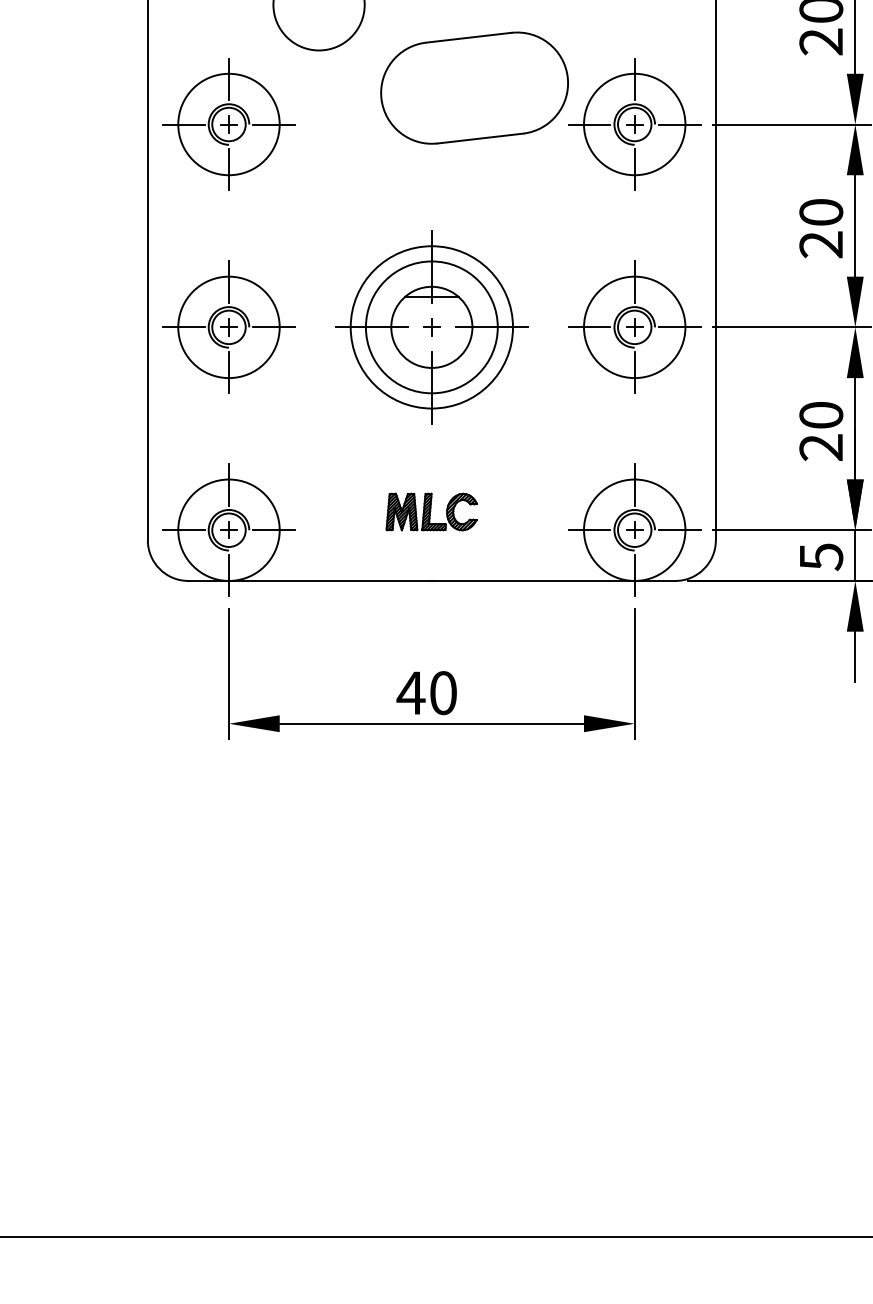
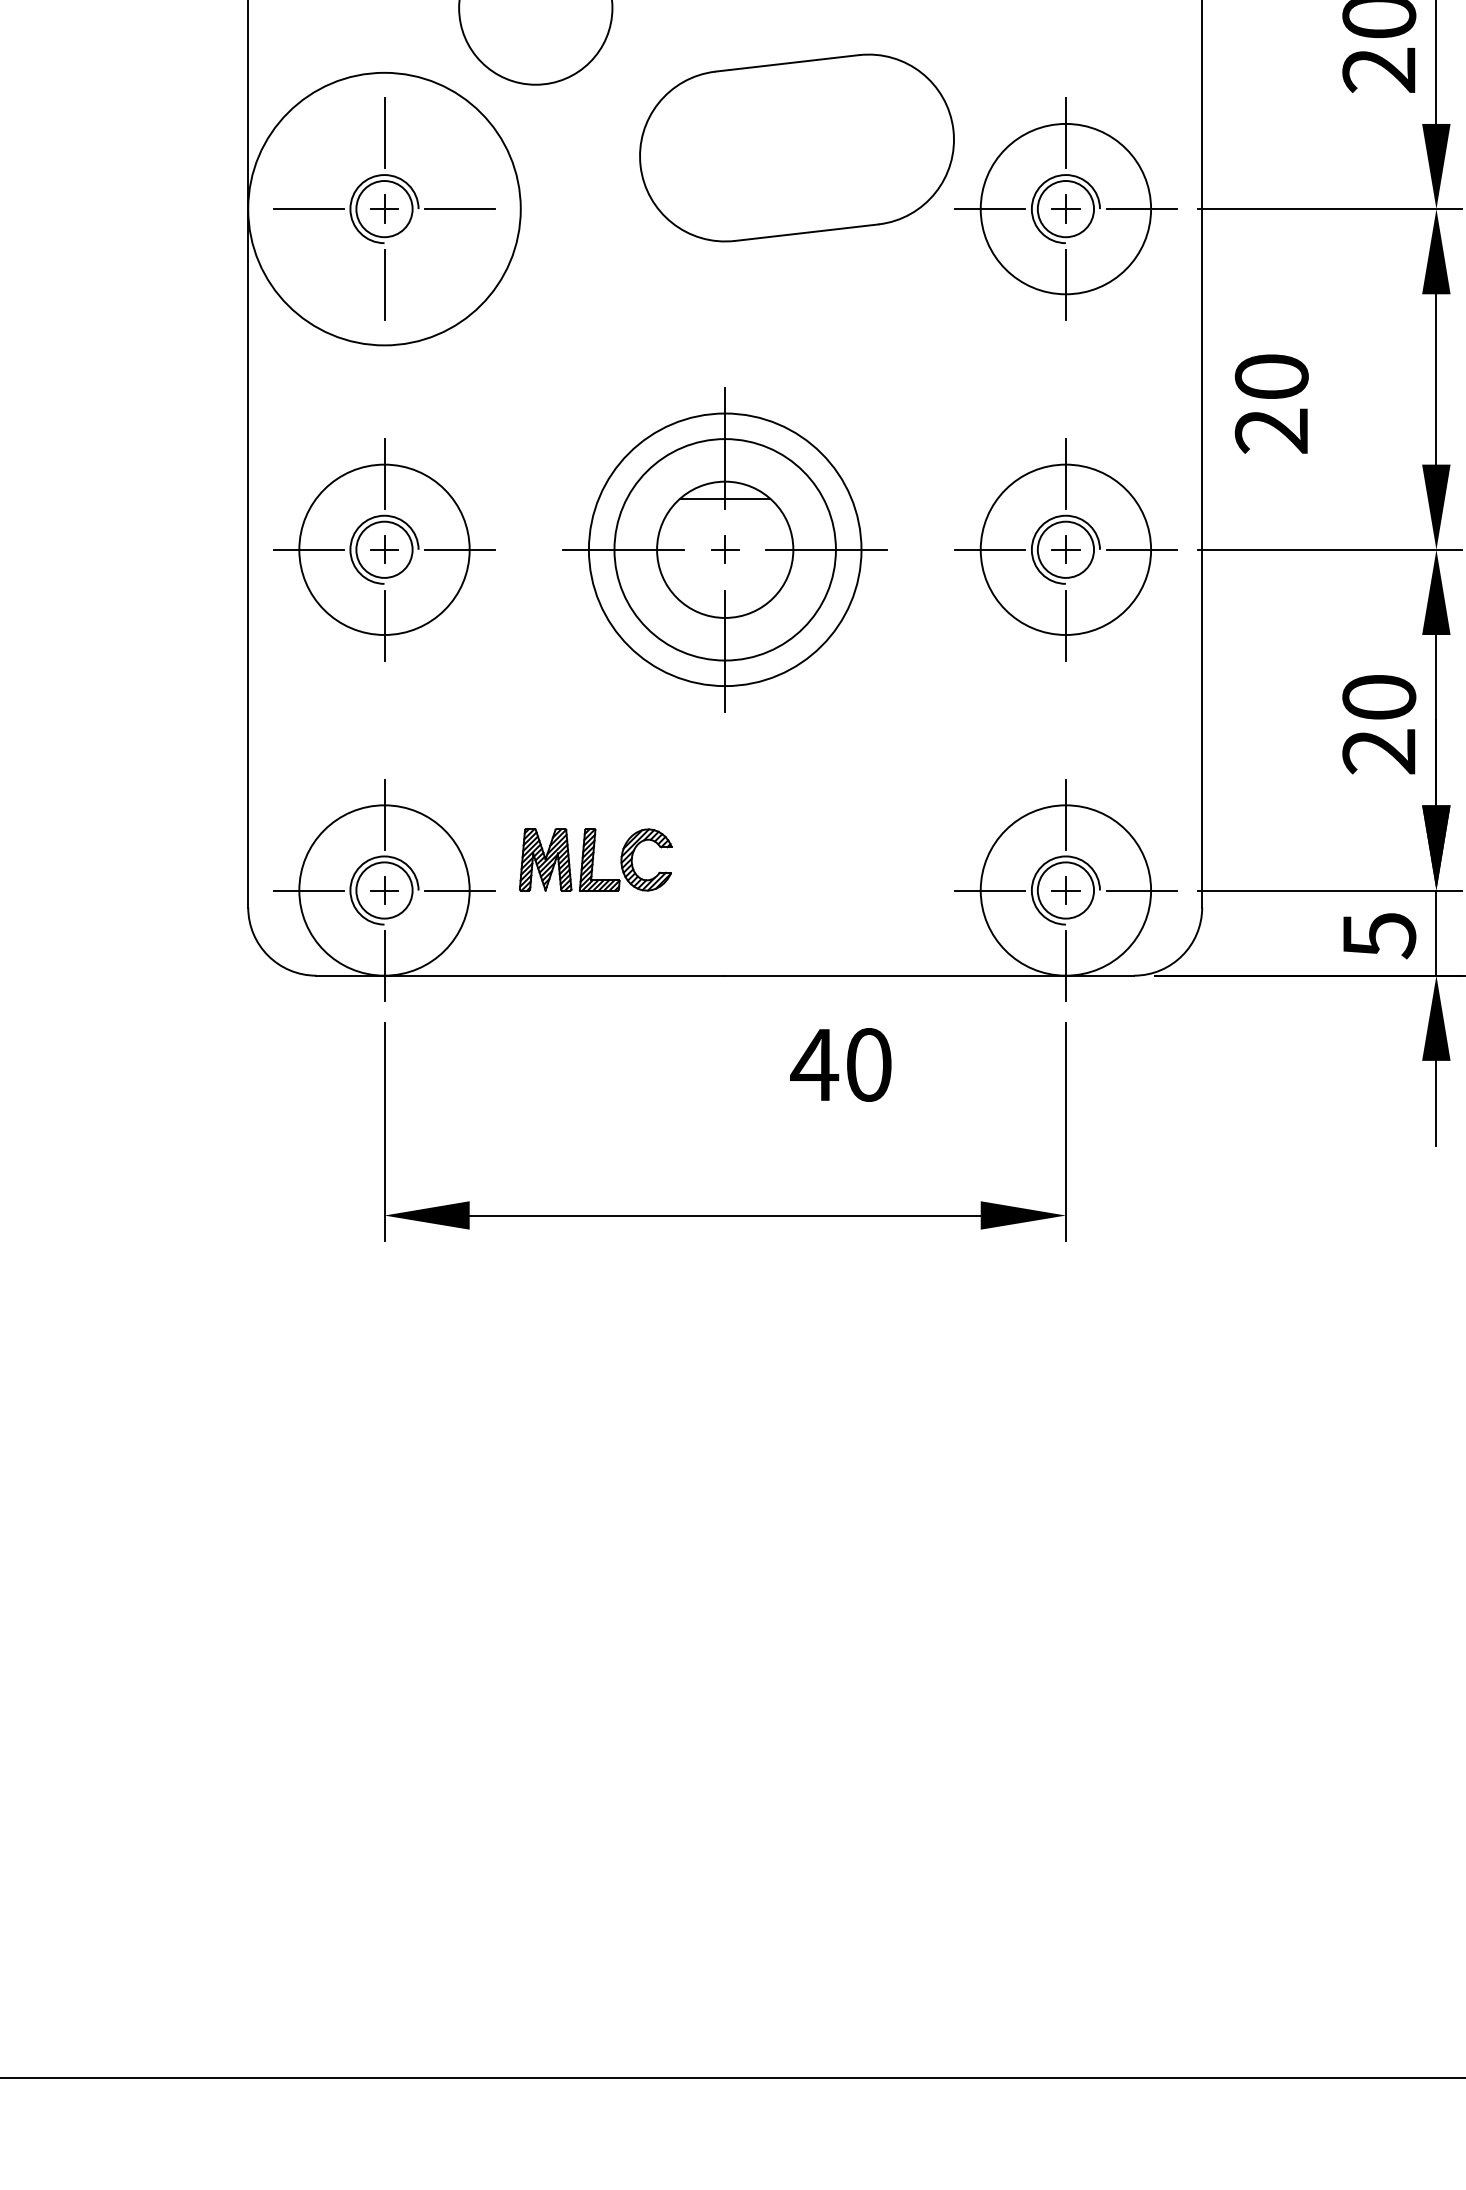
circle: (228, 124) -> (383, 209), size x1.6
text: (821, 228) -> (1272, 403), moved
part: (431, 511) -> (595, 859), moved
text: (426, 693) -> (840, 1065), moved

